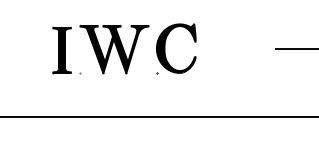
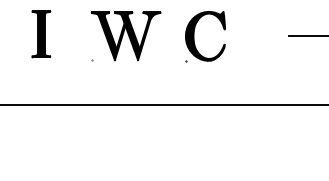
part: (165, 48) -> (194, 36), moved
part: (62, 50) -> (41, 34), moved

